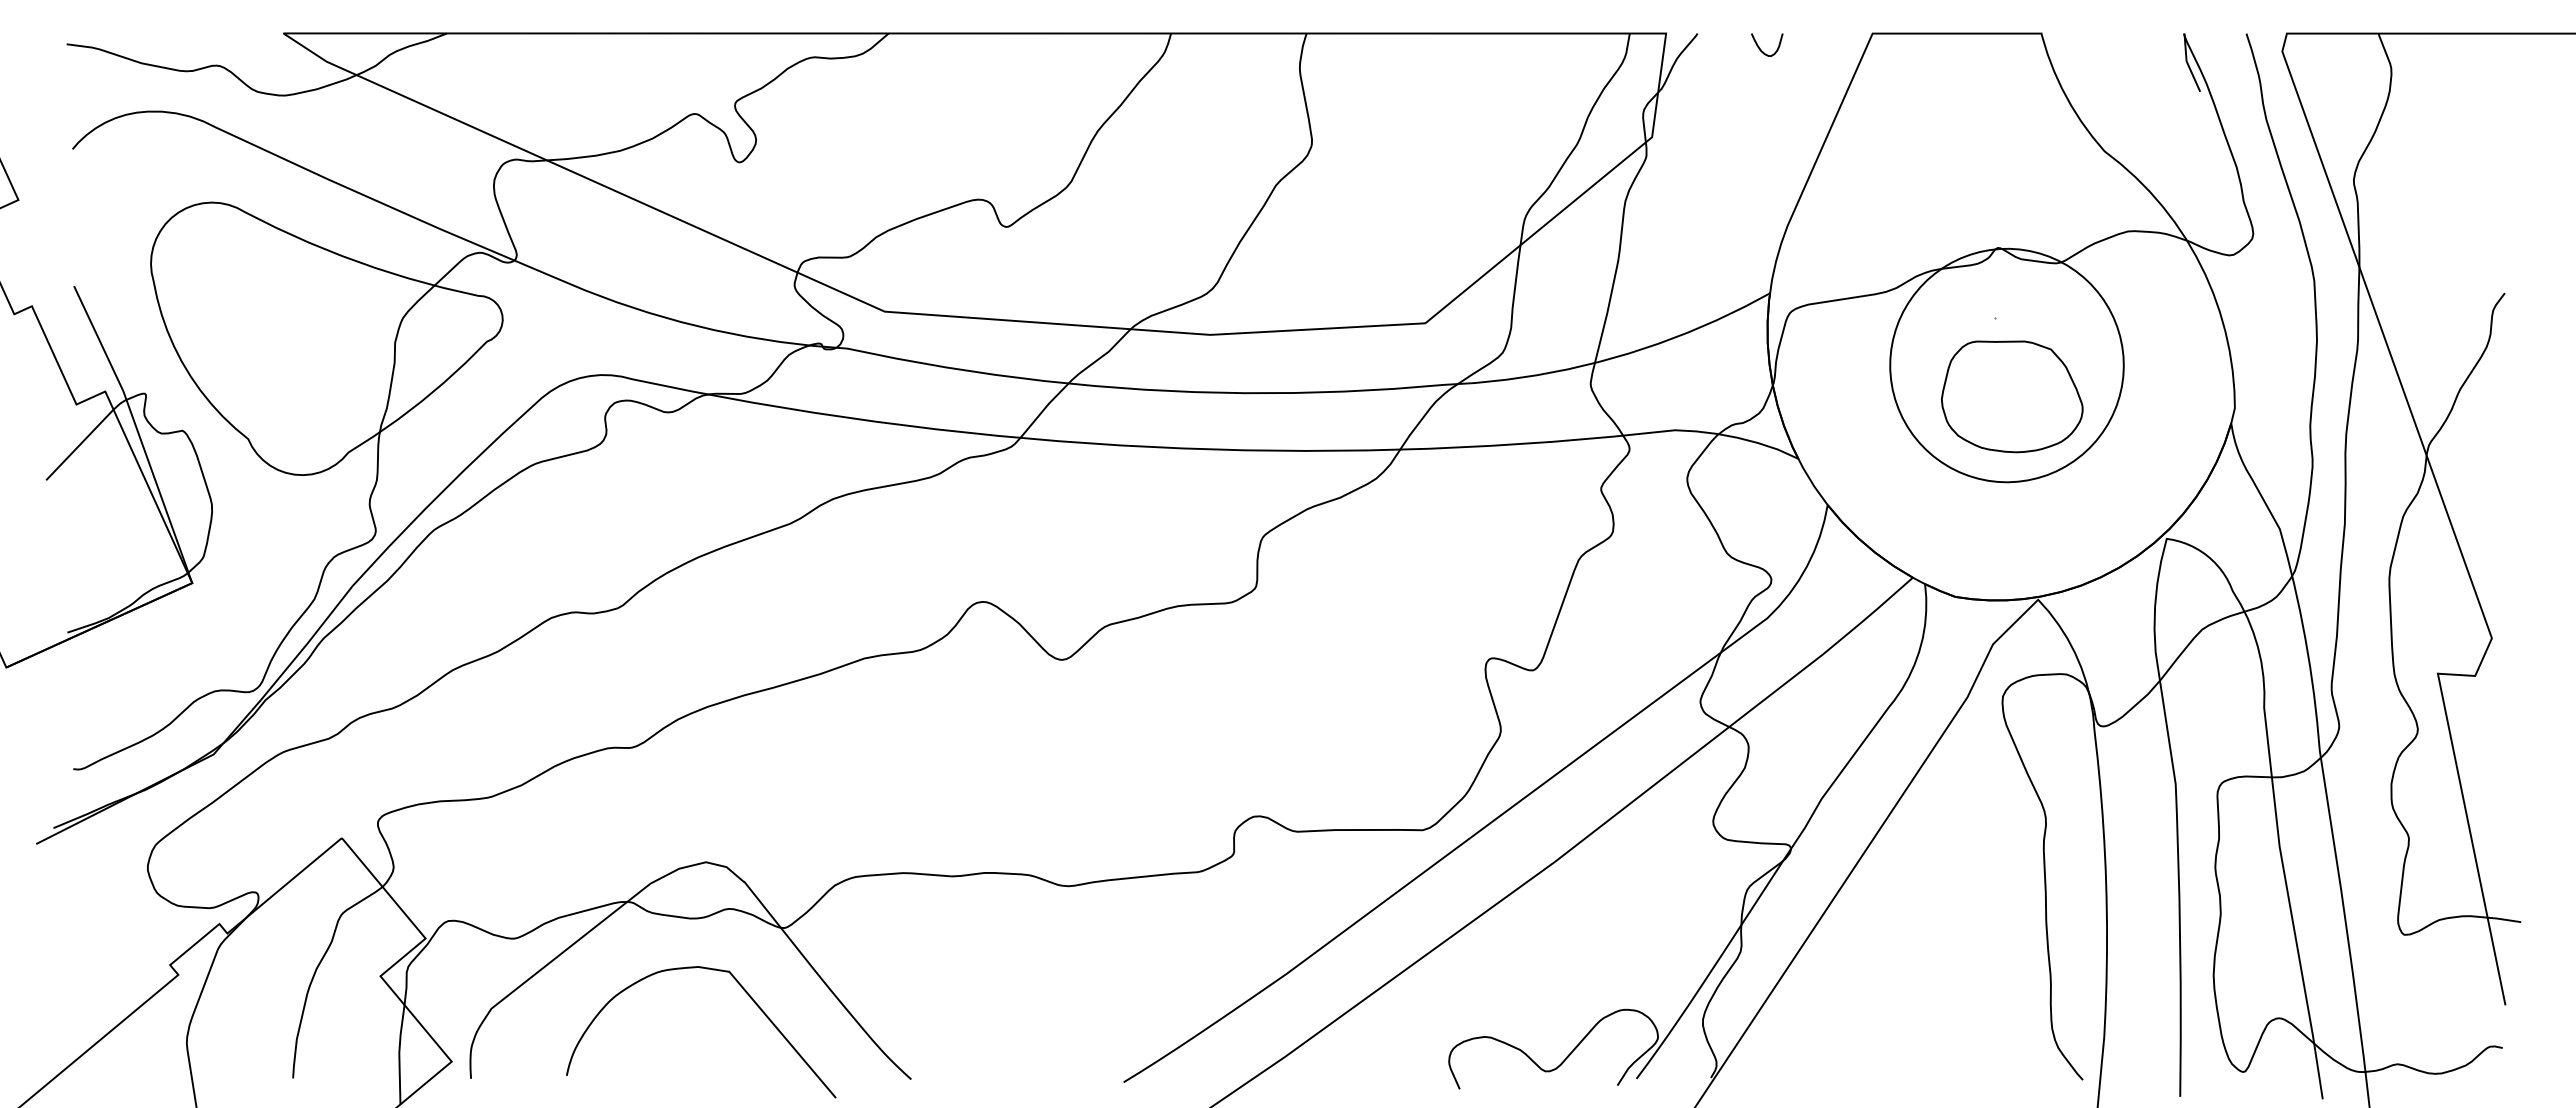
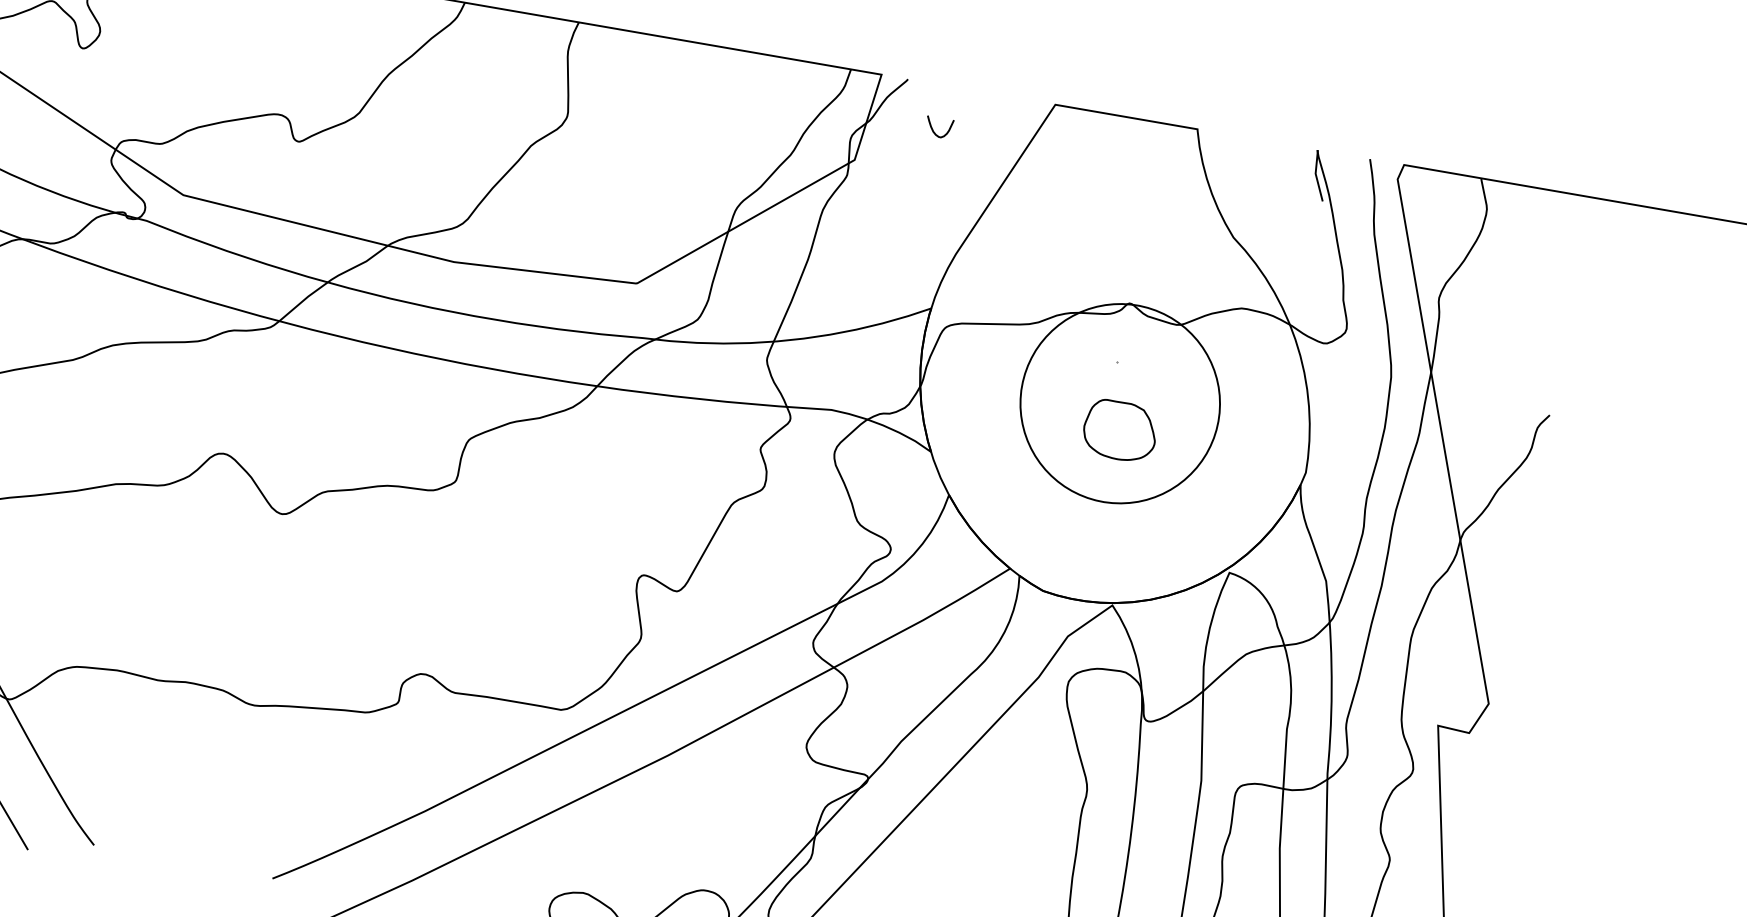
curve: (1761, 49) -> (933, 130), moved
part: (2012, 396) -> (1120, 430), size x0.6

